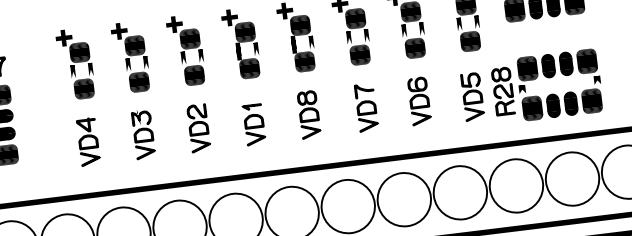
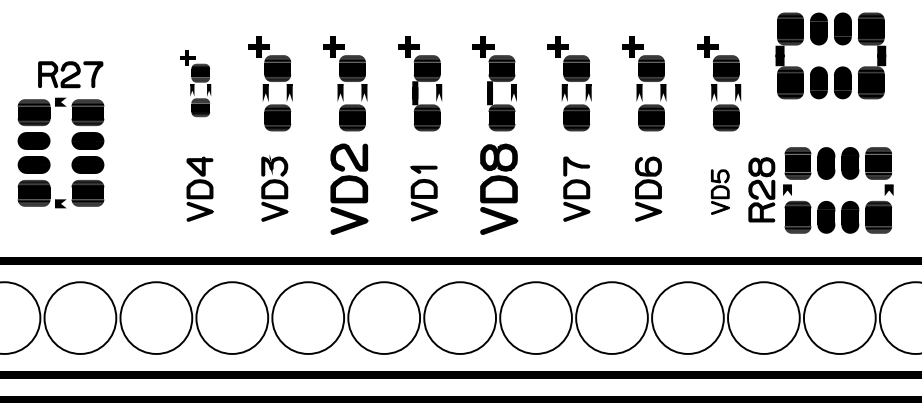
part: (75, 64) -> (195, 83), size x0.7
part: (472, 96) -> (720, 191), size x0.7
part: (308, 114) -> (498, 188), size x1.4
part: (198, 127) -> (349, 188), size x1.4

